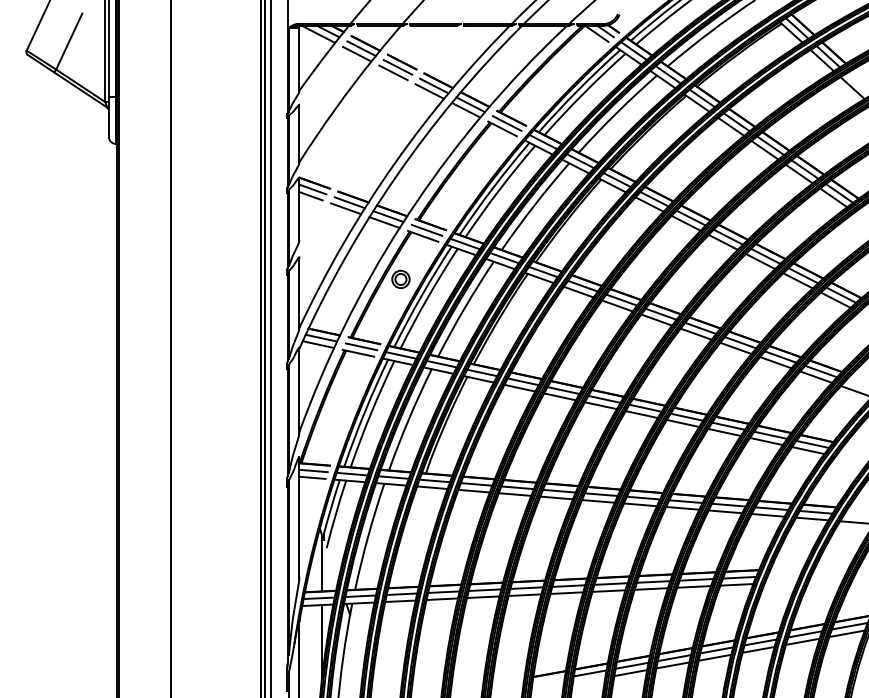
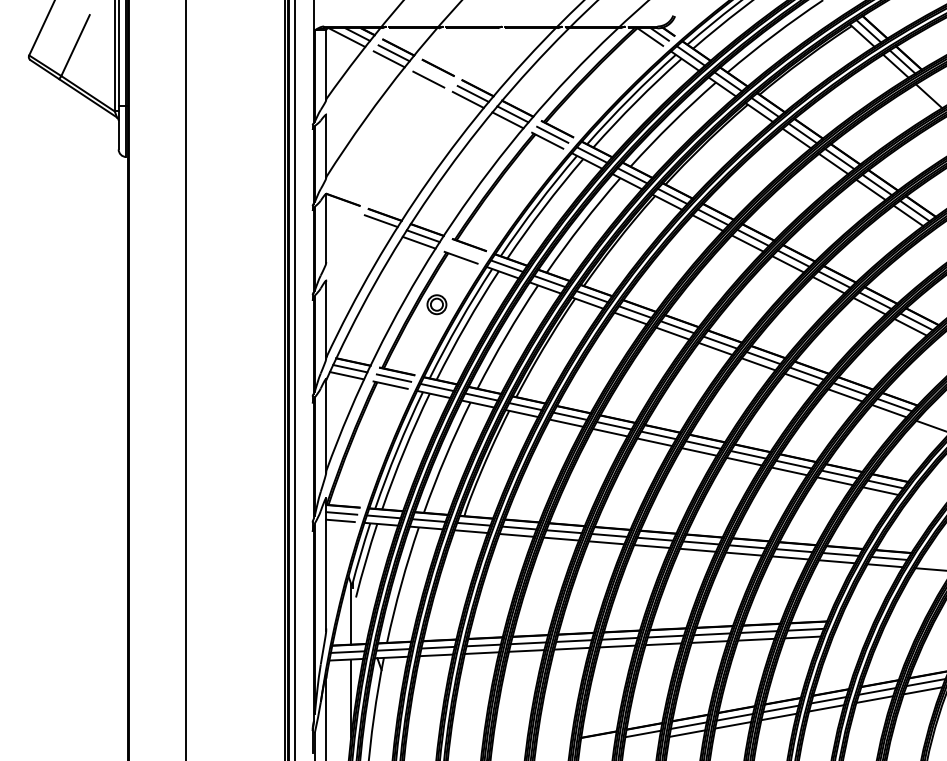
line: (397, 67) -> (433, 73), removed
line: (312, 189) -> (340, 206), removed
line: (310, 195) -> (338, 213), removed
line: (345, 208) -> (376, 227), removed
line: (426, 230) -> (464, 251), removed

